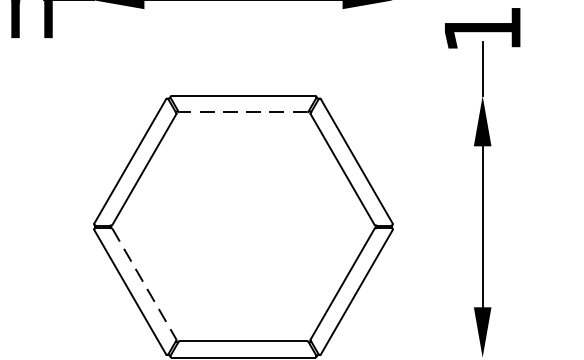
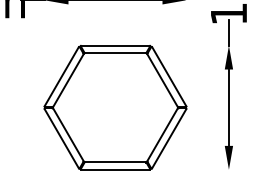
line: (243, 112) -> (115, 53), dashed -> solid
line: (144, 285) -> (68, 135), dashed -> solid

